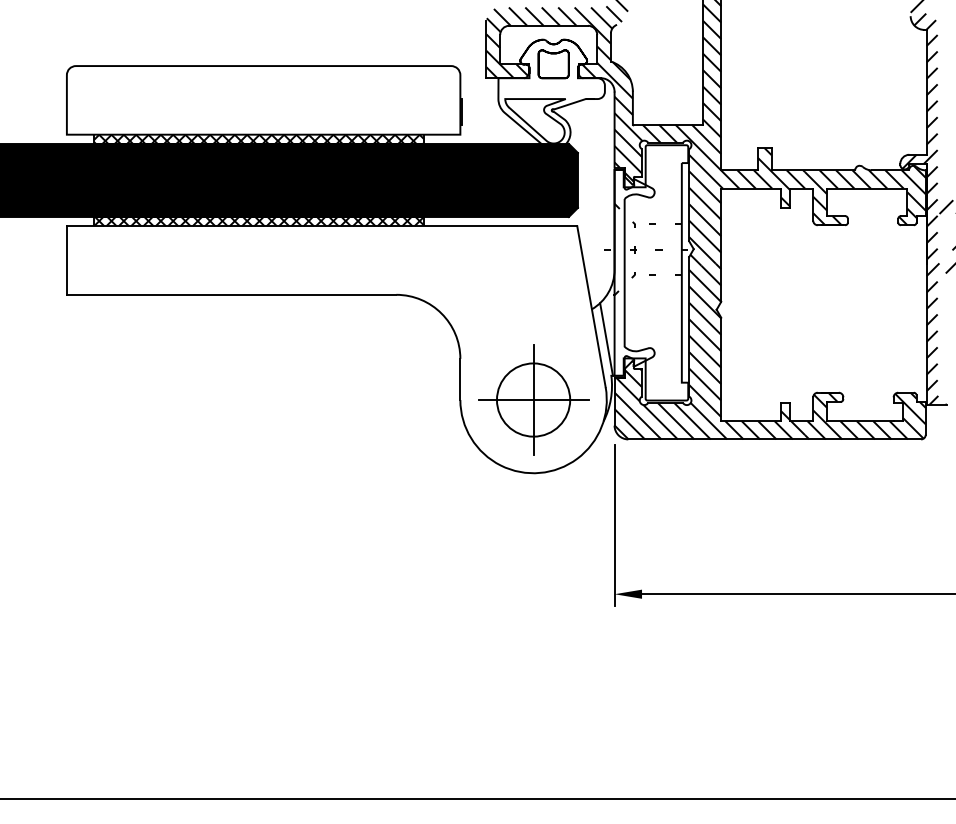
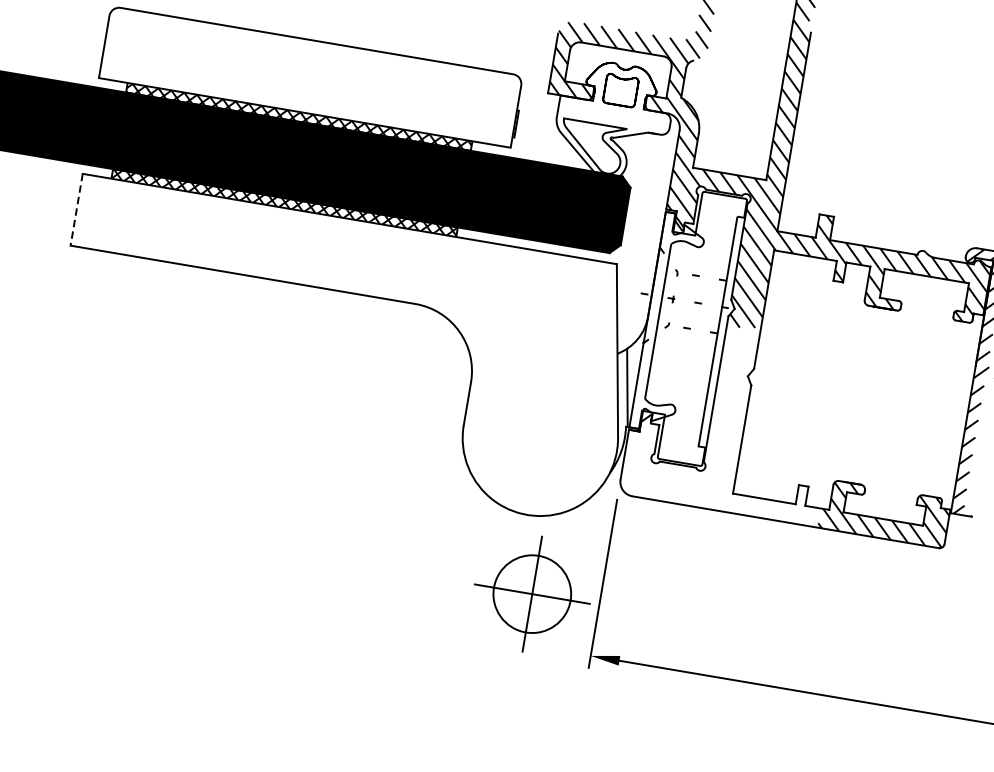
line: (66, 261) -> (76, 210), solid -> dashed
hatch: (709, 351) -> (733, 418), removed
part: (533, 399) -> (532, 593), moved

